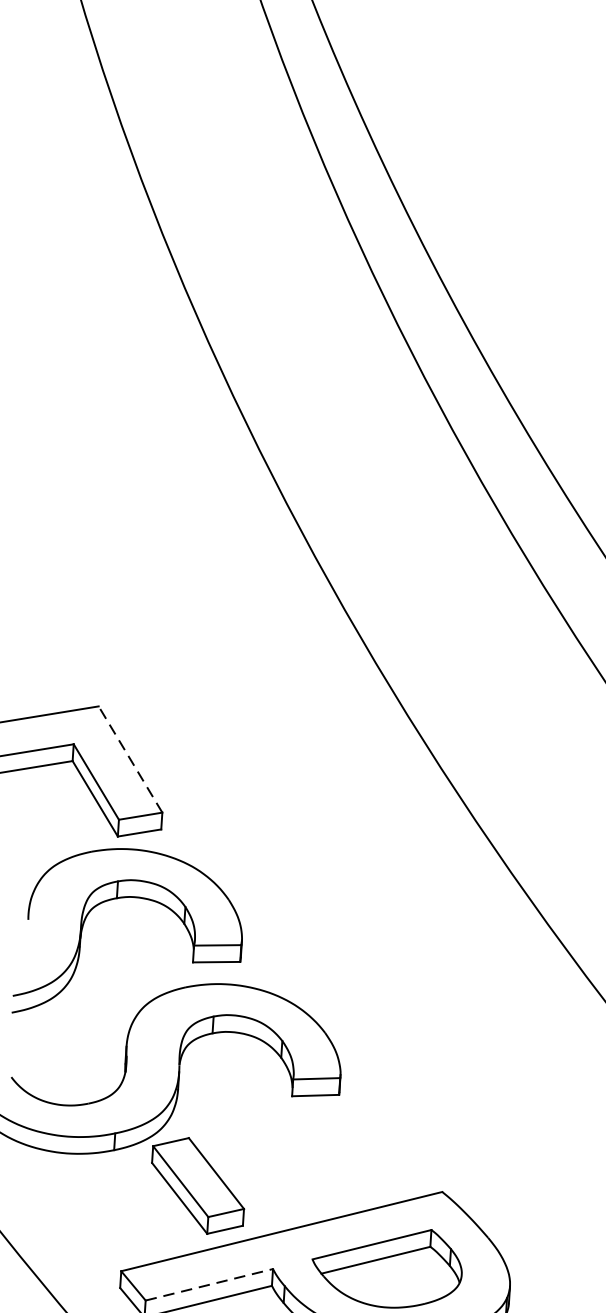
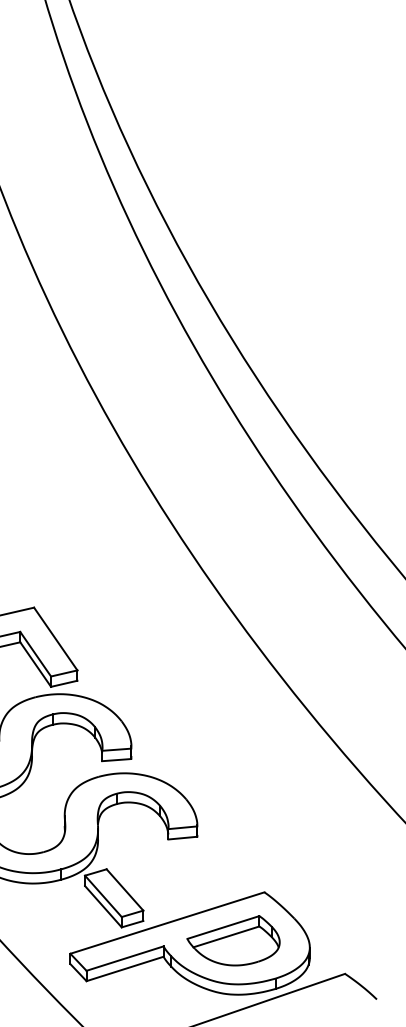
line: (130, 758) -> (55, 638), dashed -> solid
line: (210, 1284) -> (125, 958), dashed -> solid

